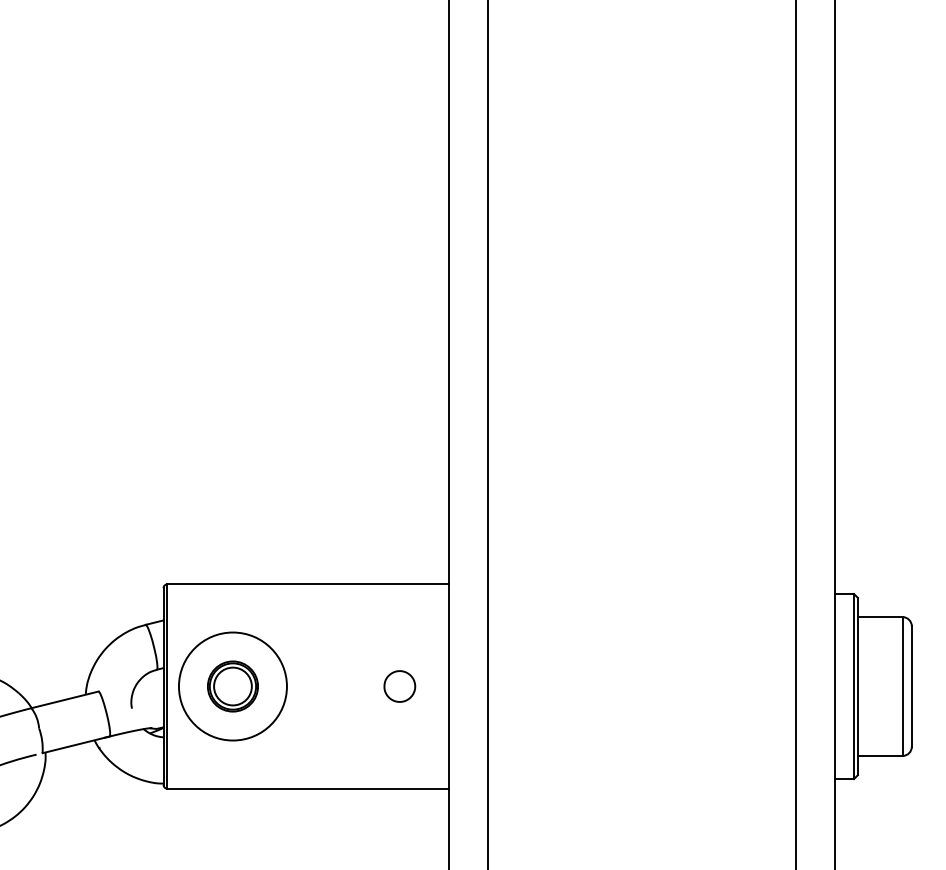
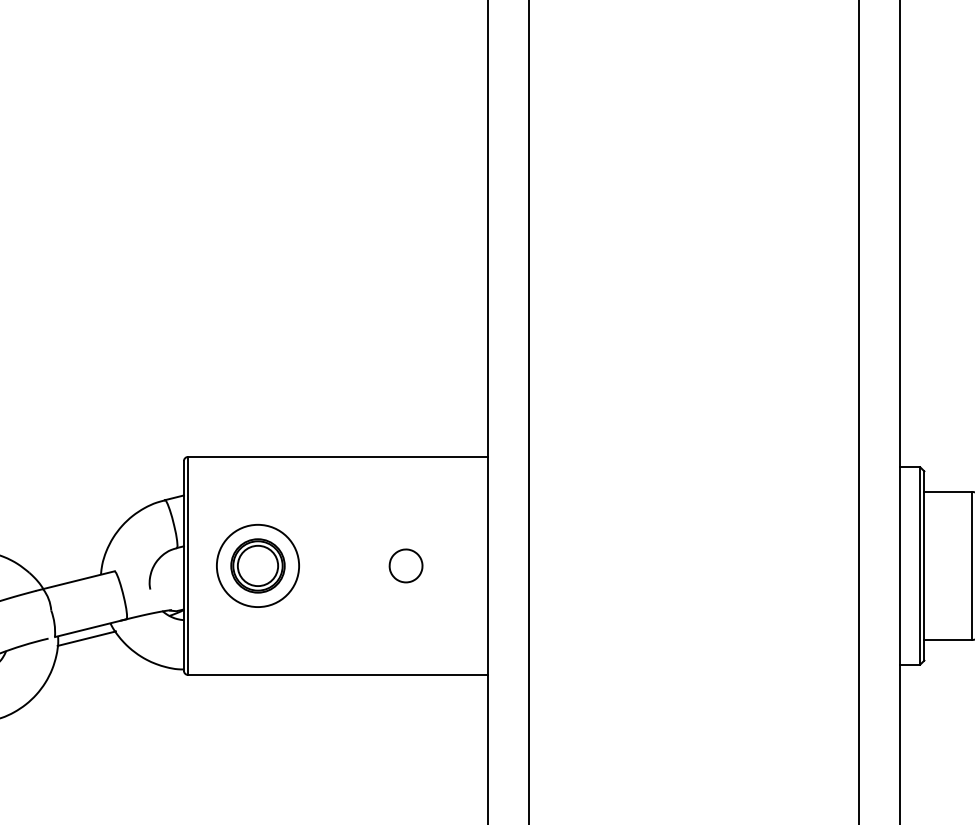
circle: (232, 686) -> (257, 565), size x0.71
part: (399, 686) -> (405, 565), moved
line: (72, 754) -> (86, 638), added

